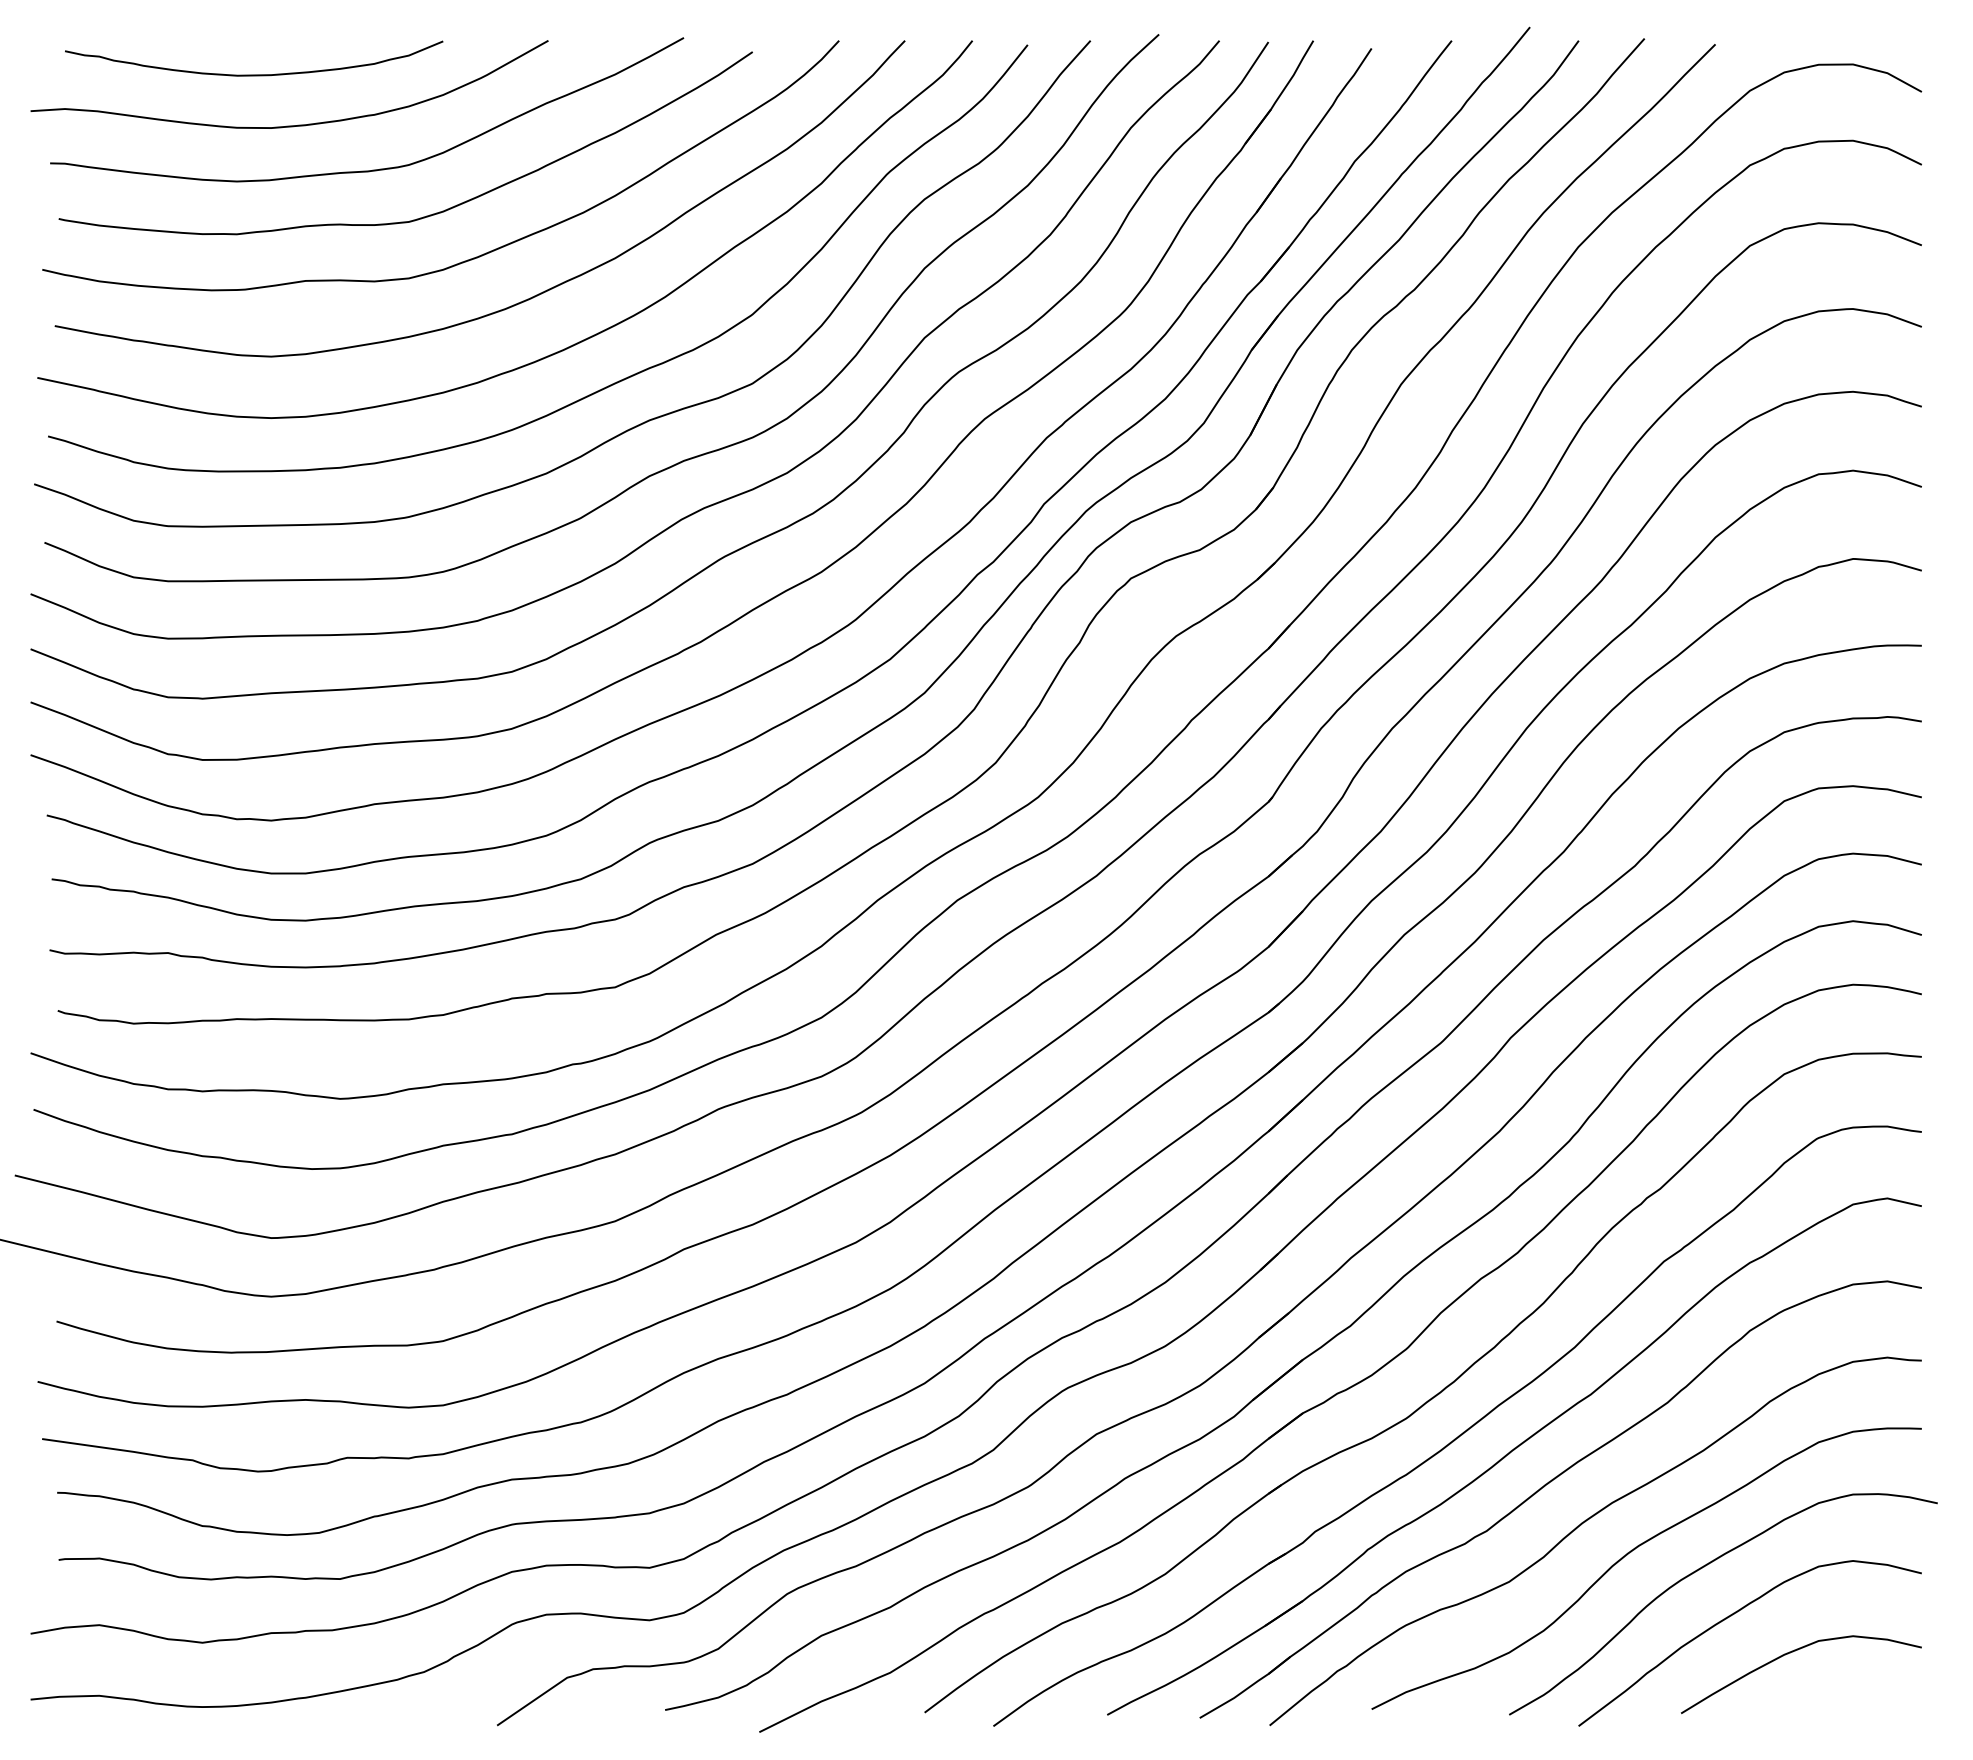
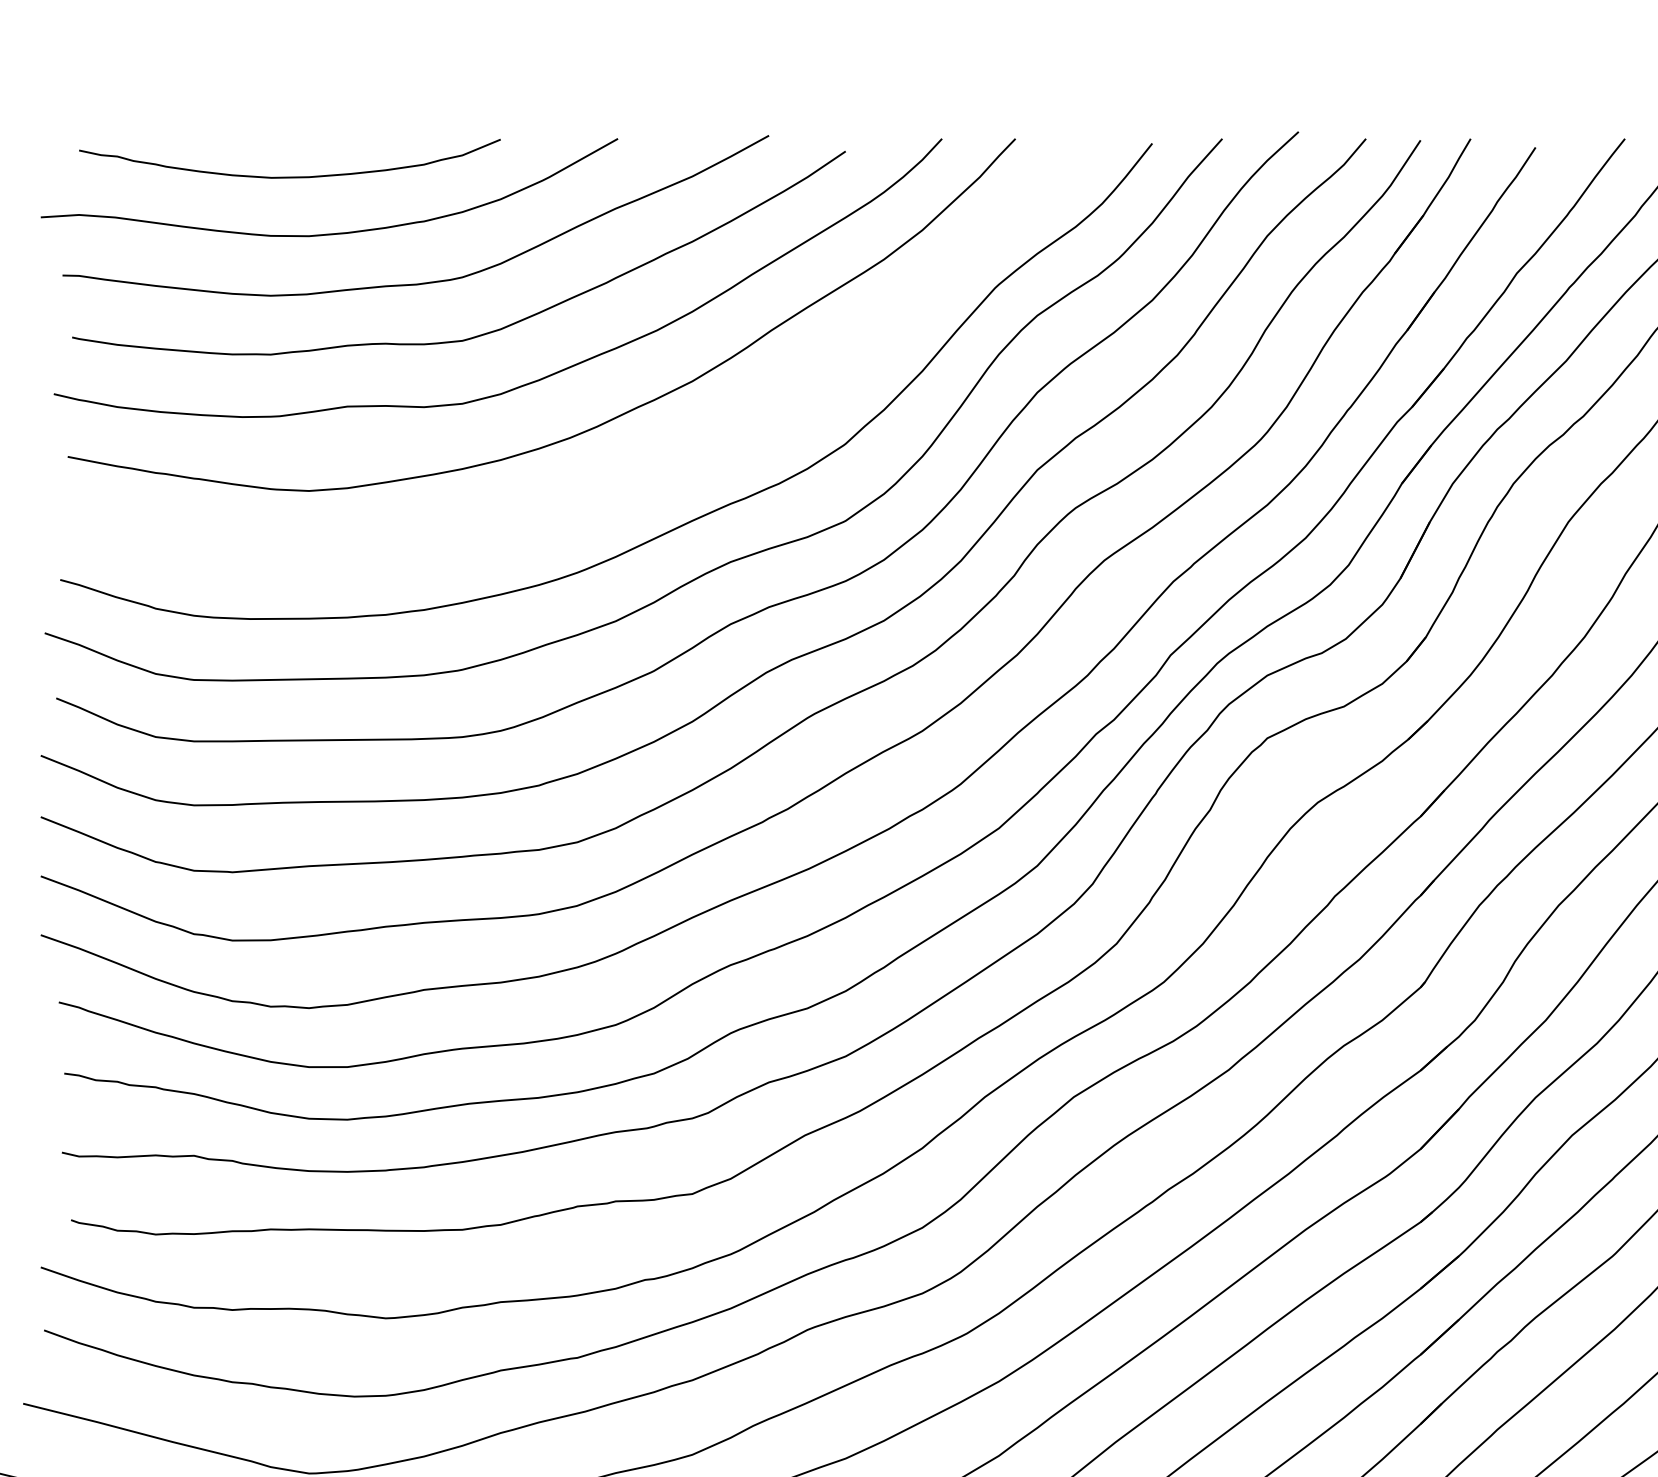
curve: (554, 352) -> (624, 486), removed

